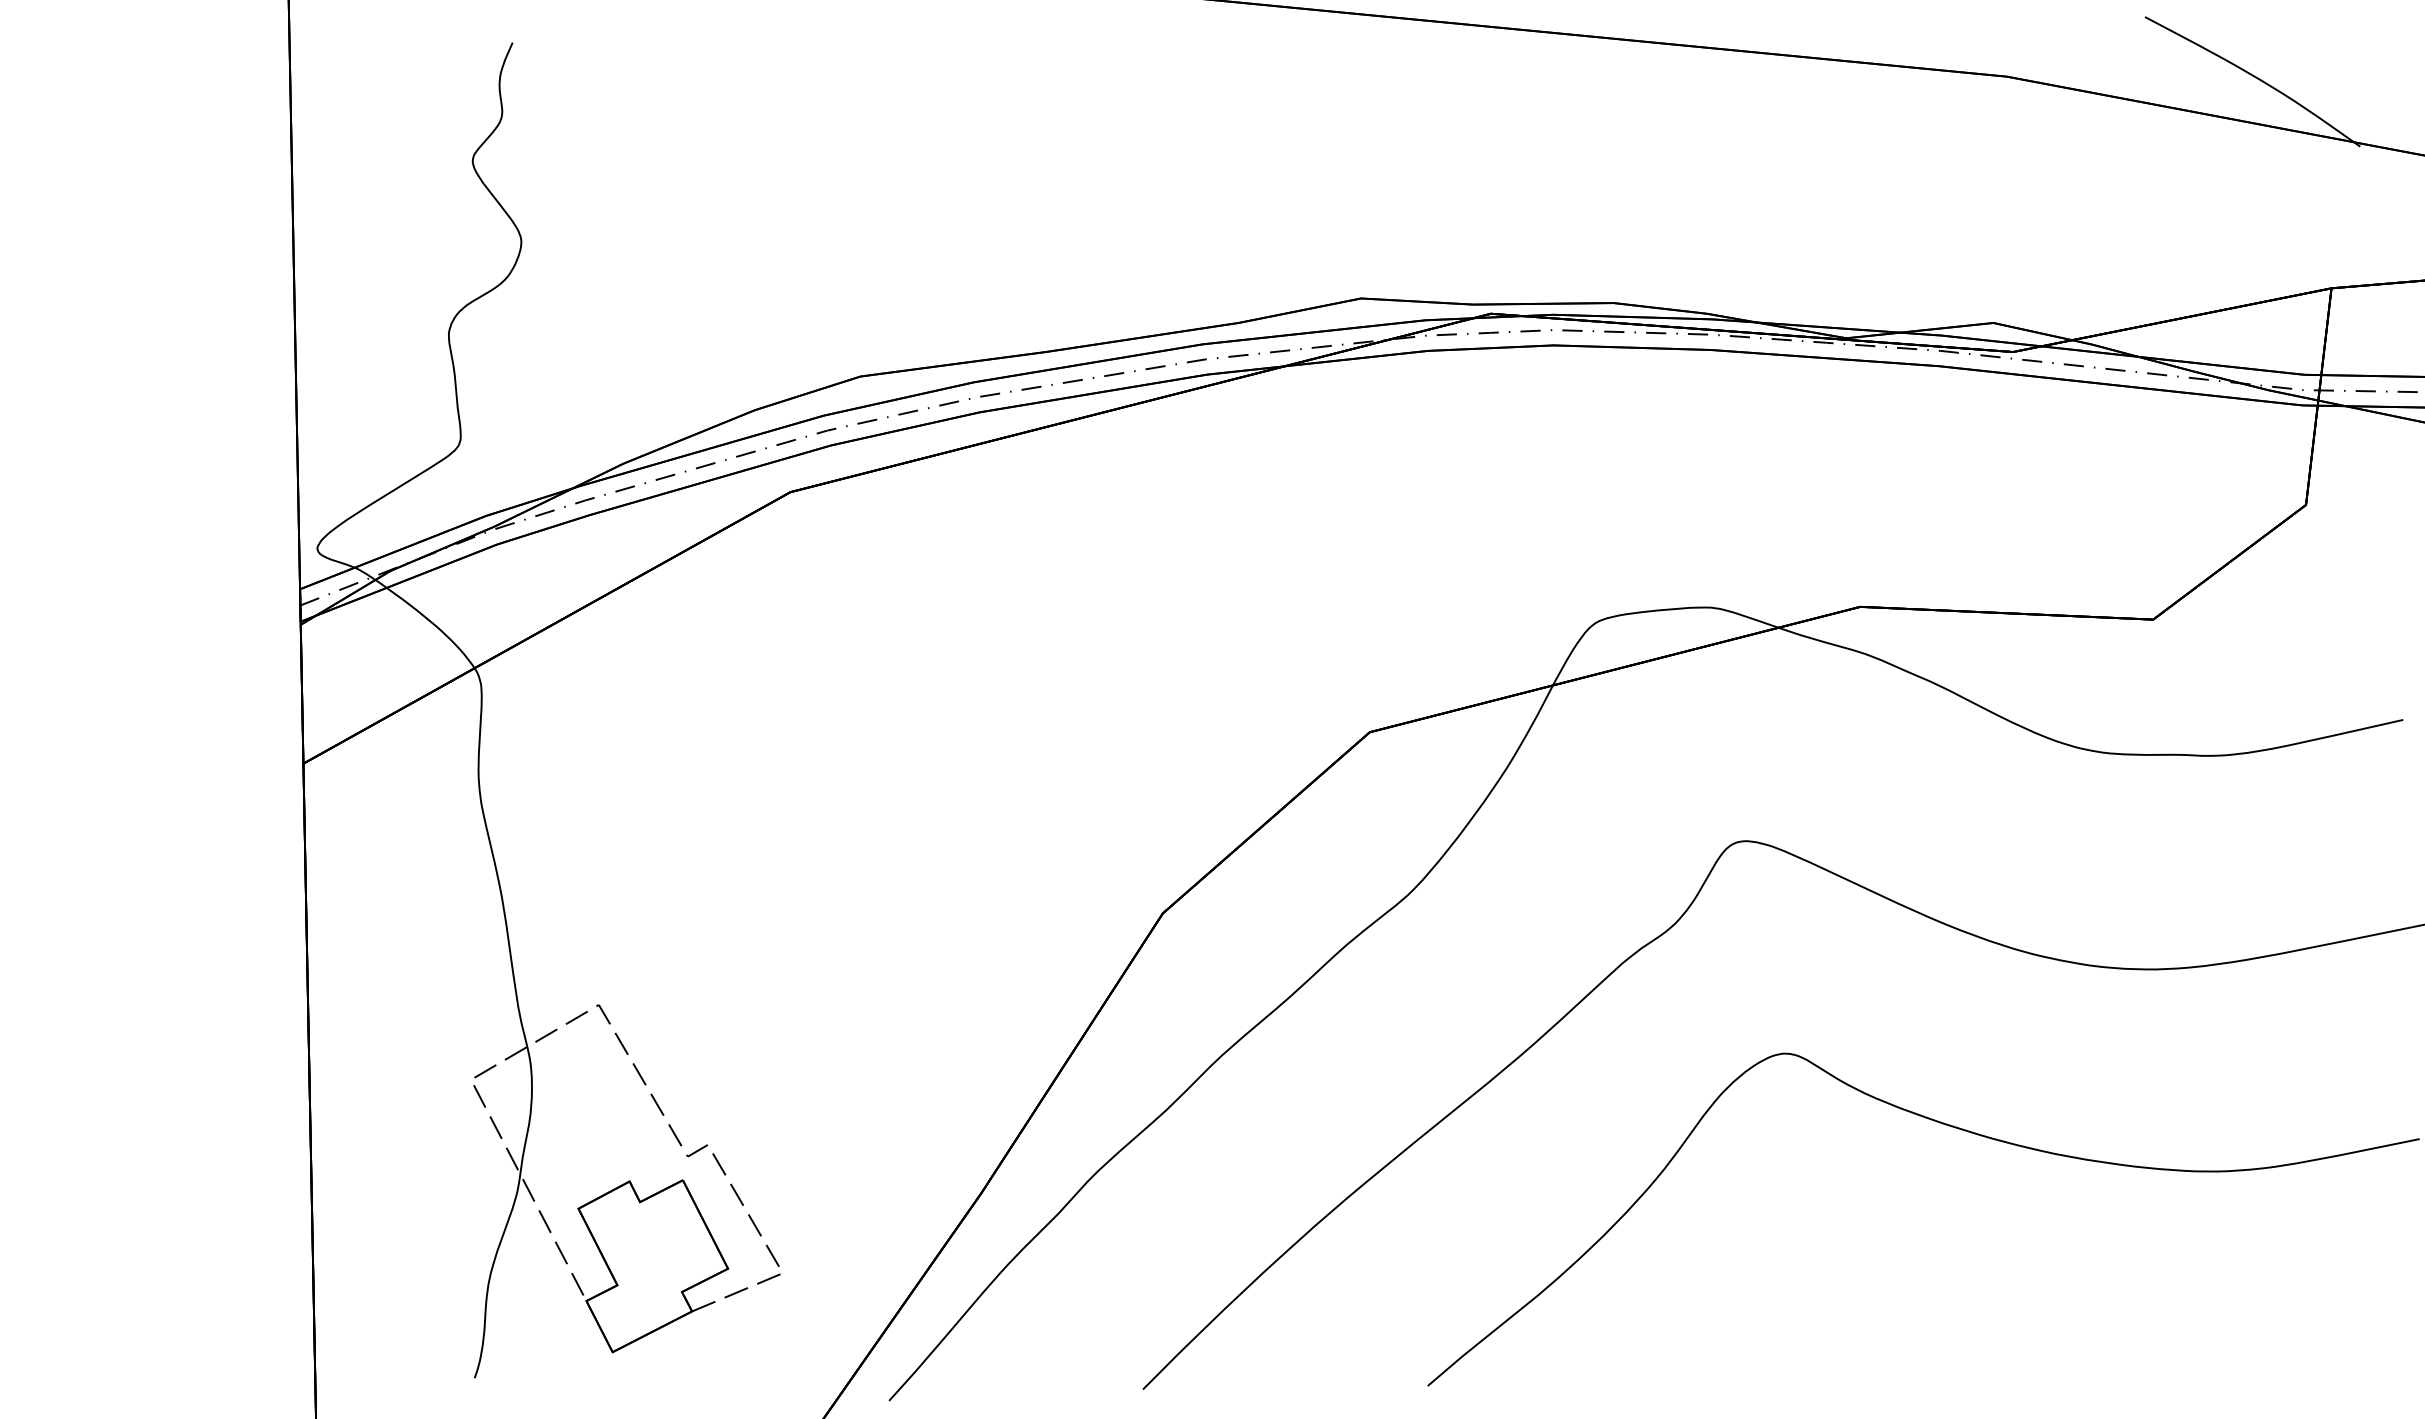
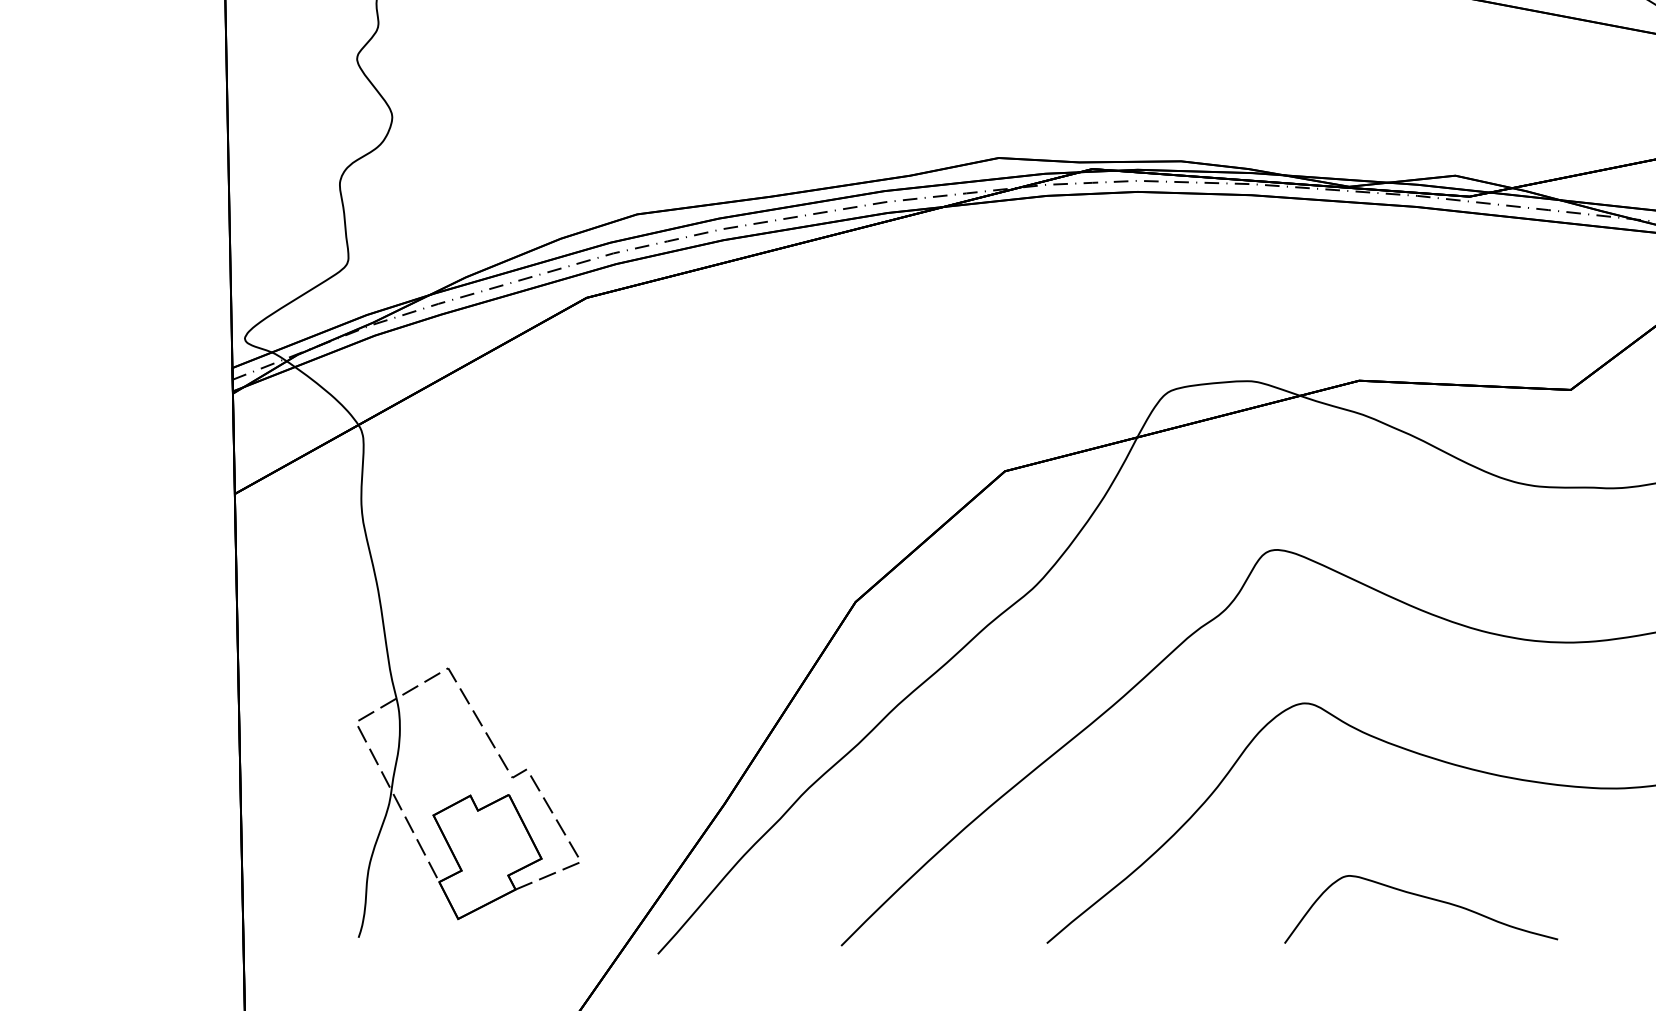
curve: (1949, 1322) -> (1423, 897), added

